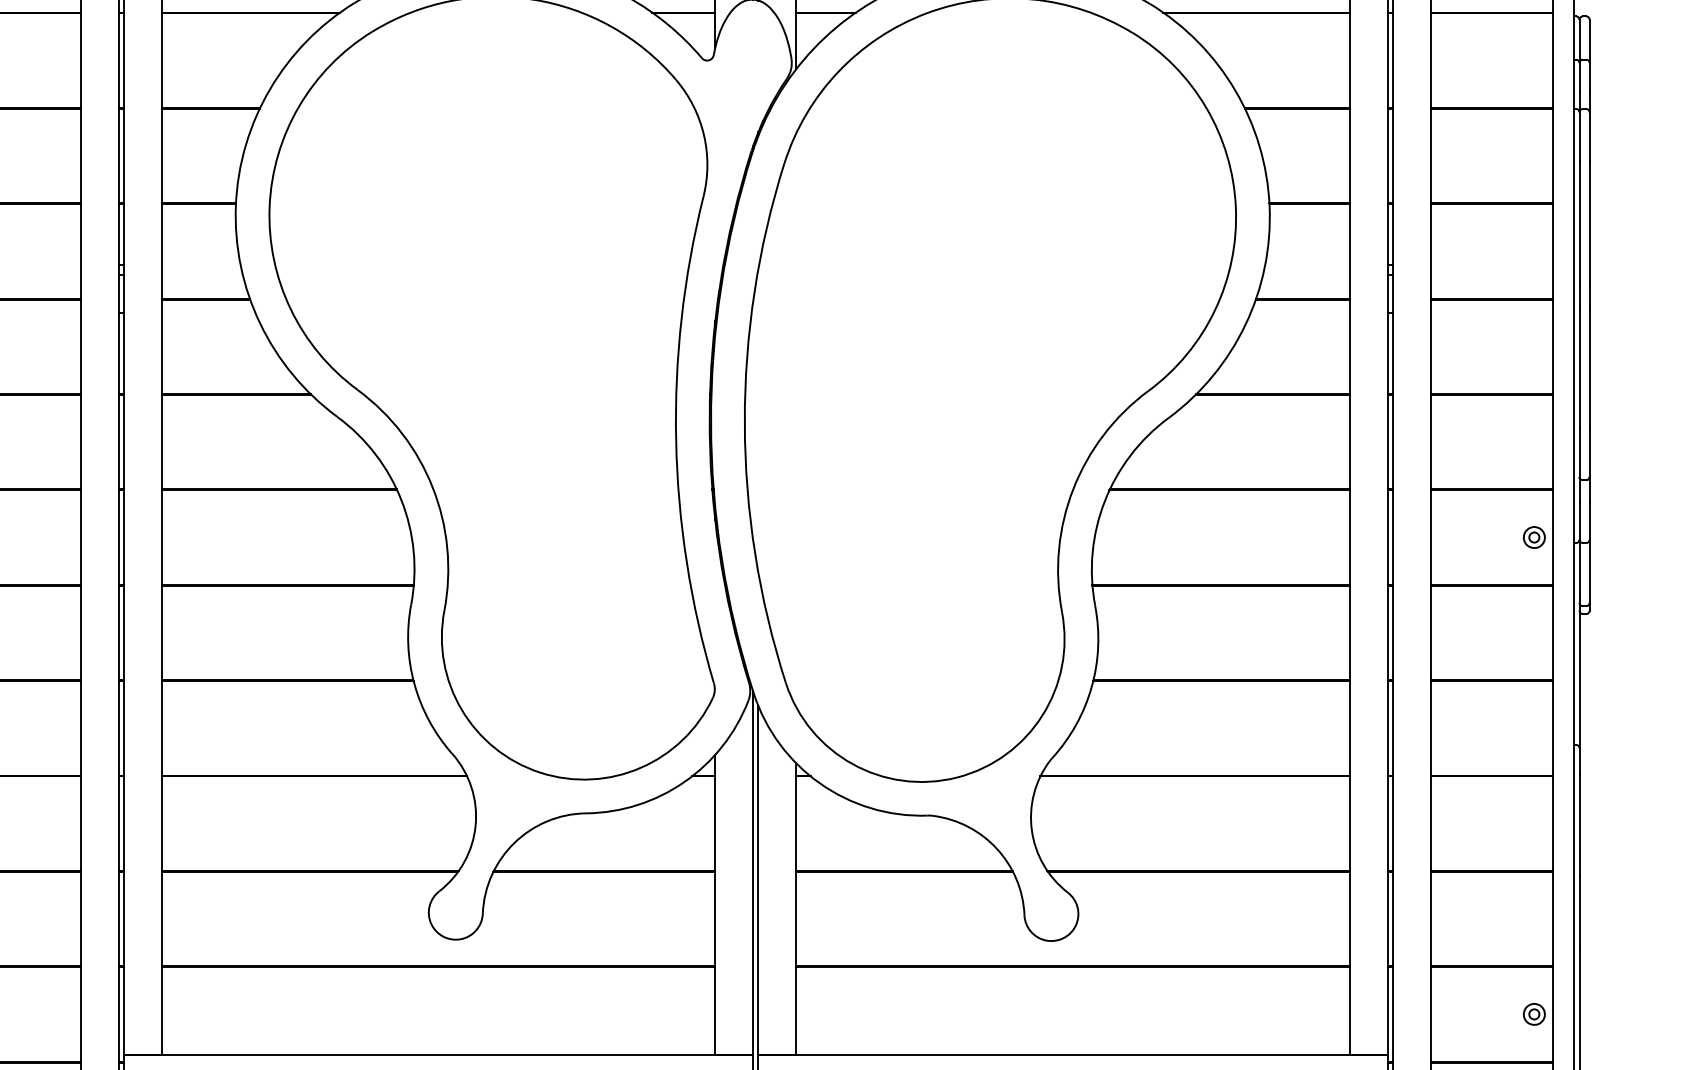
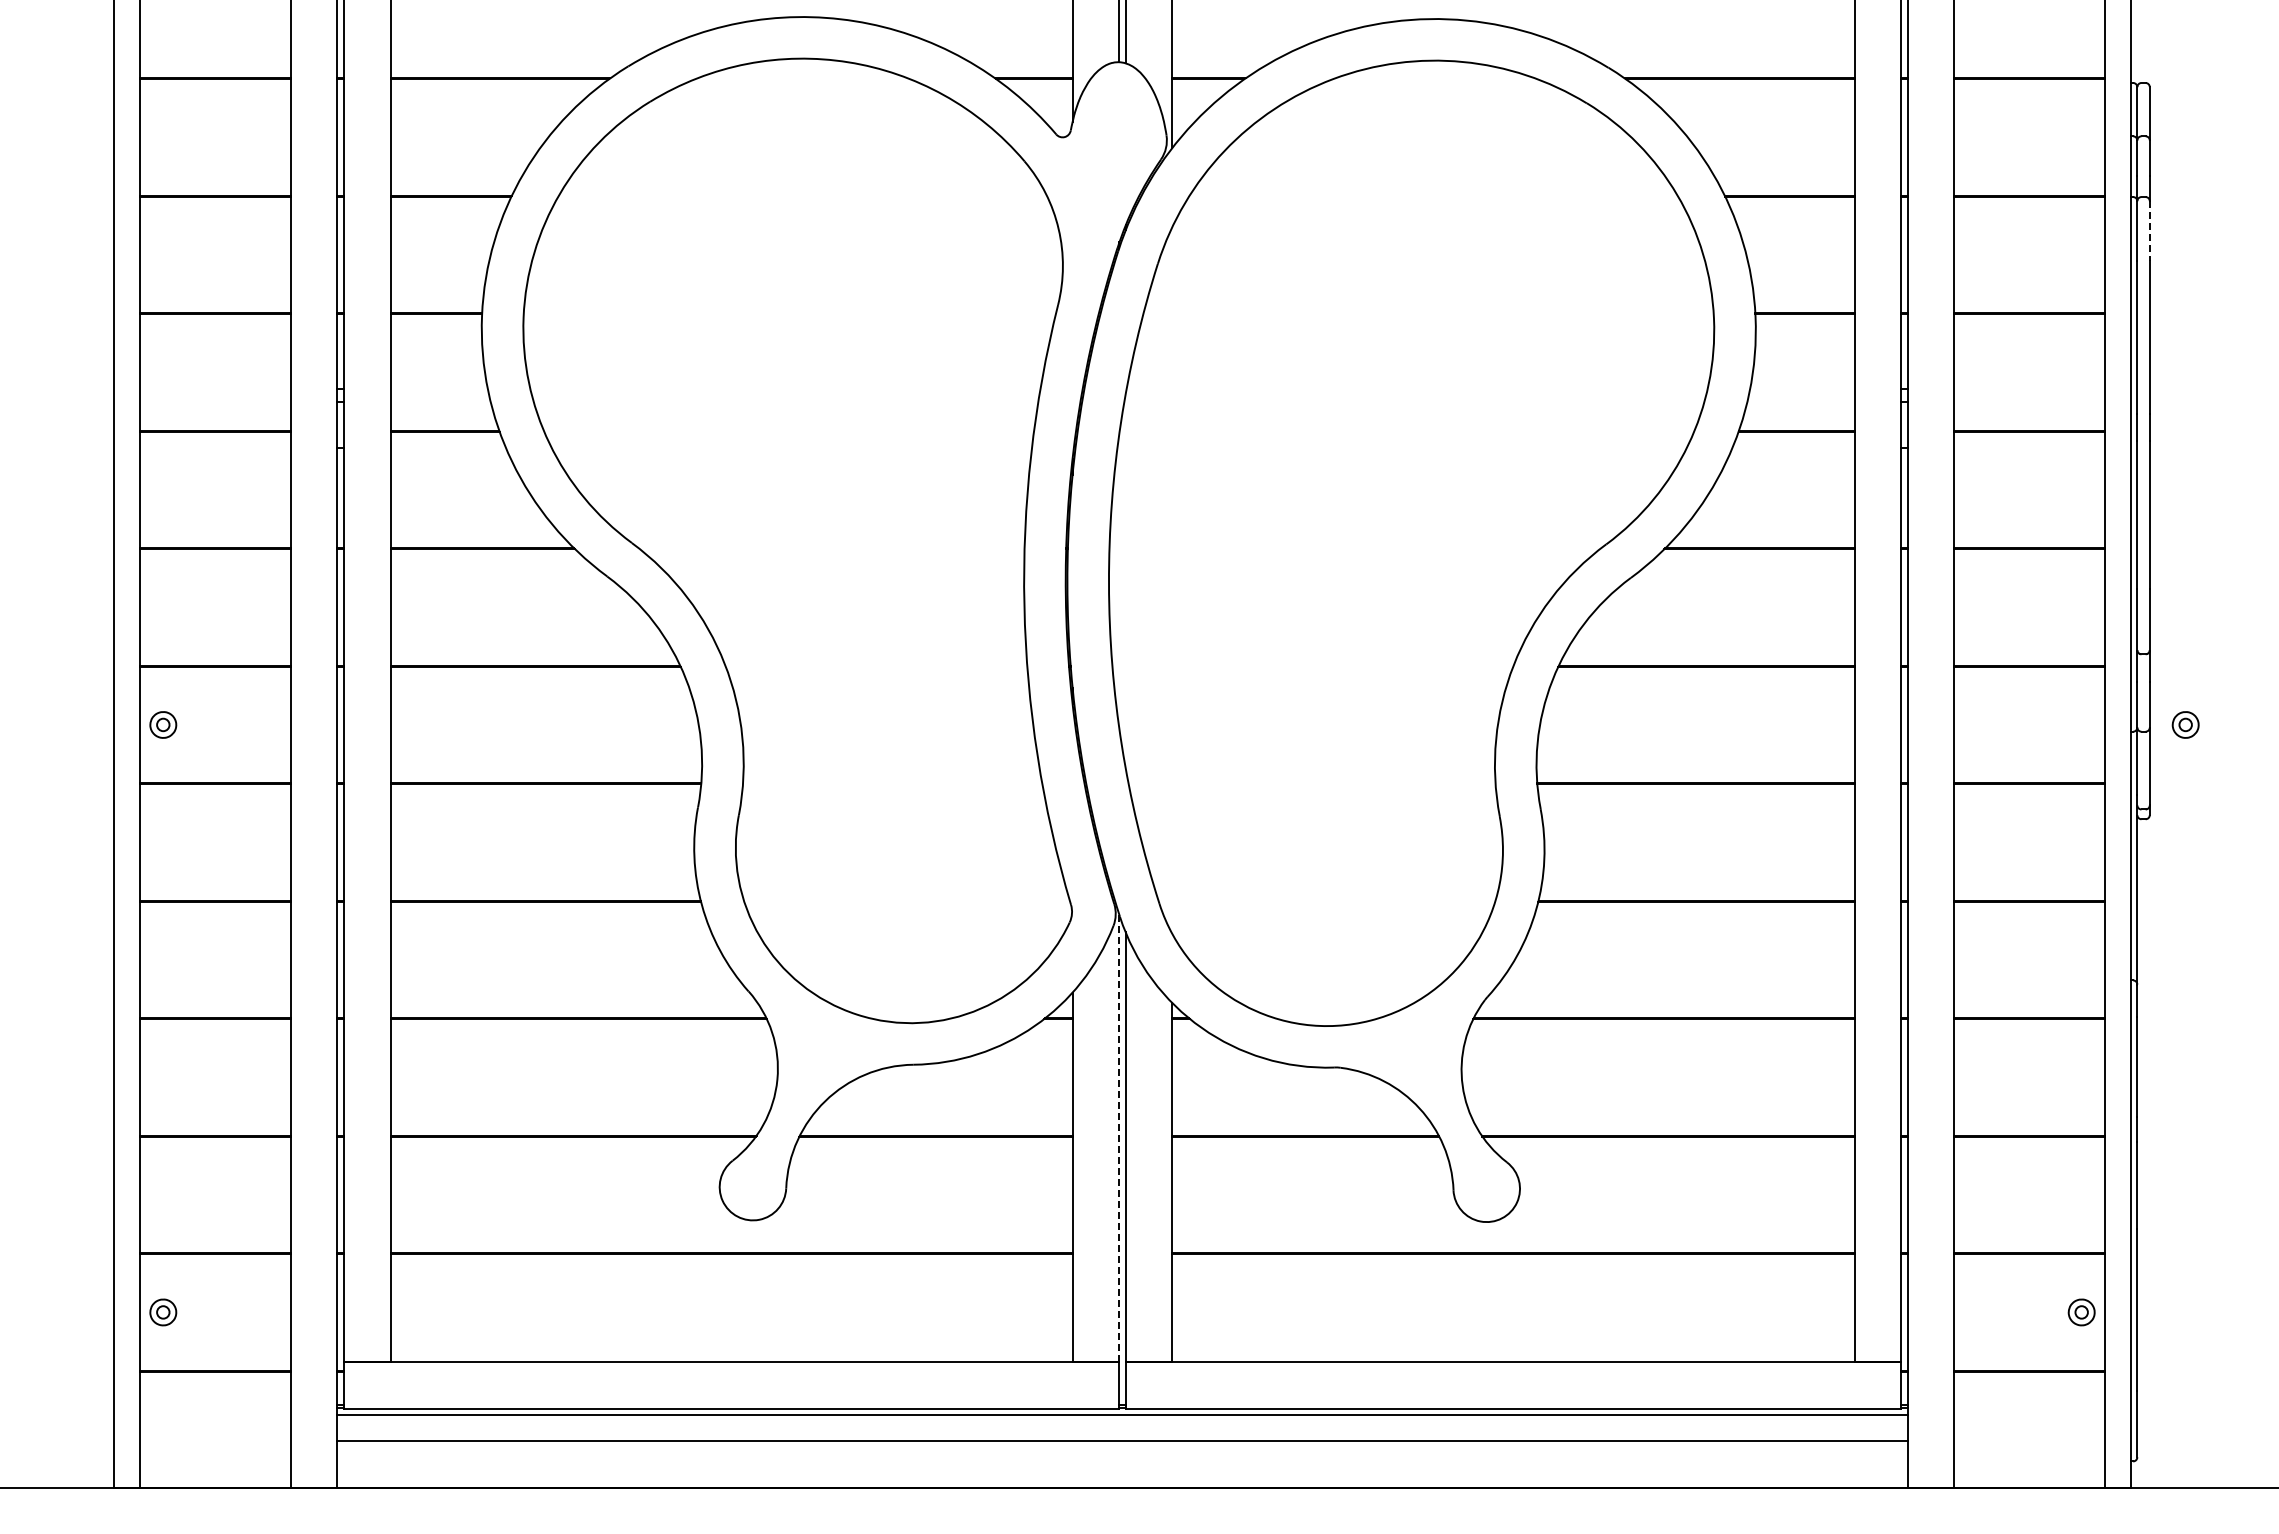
line: (1589, 137) -> (2149, 231), solid -> dashed
part: (1534, 537) -> (2185, 724), moved
line: (753, 873) -> (1119, 1138), solid -> dashed

